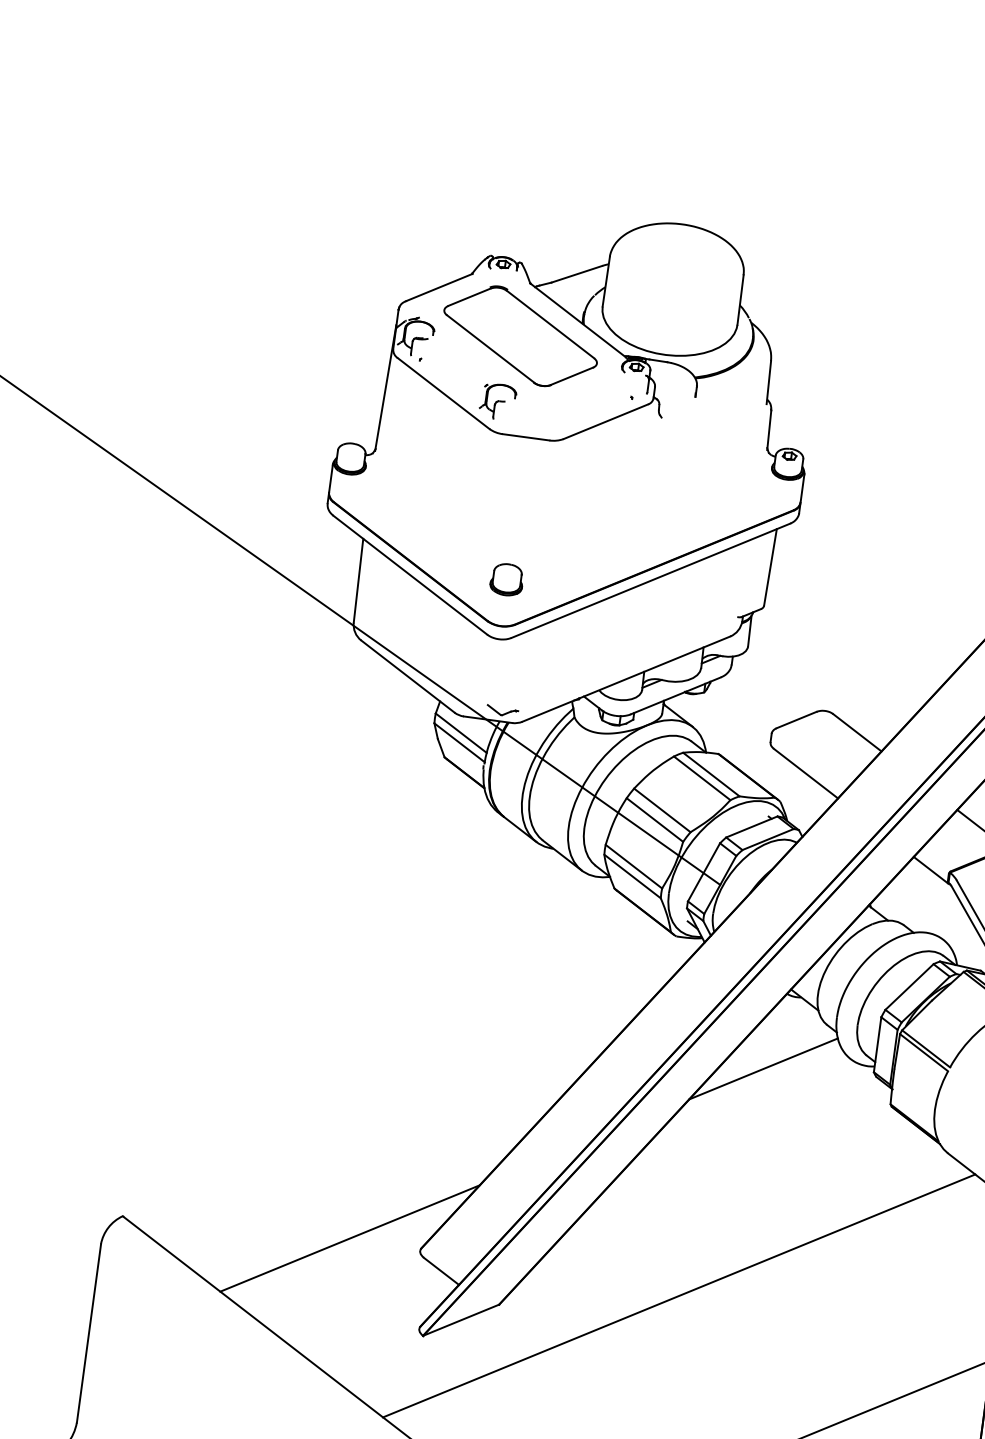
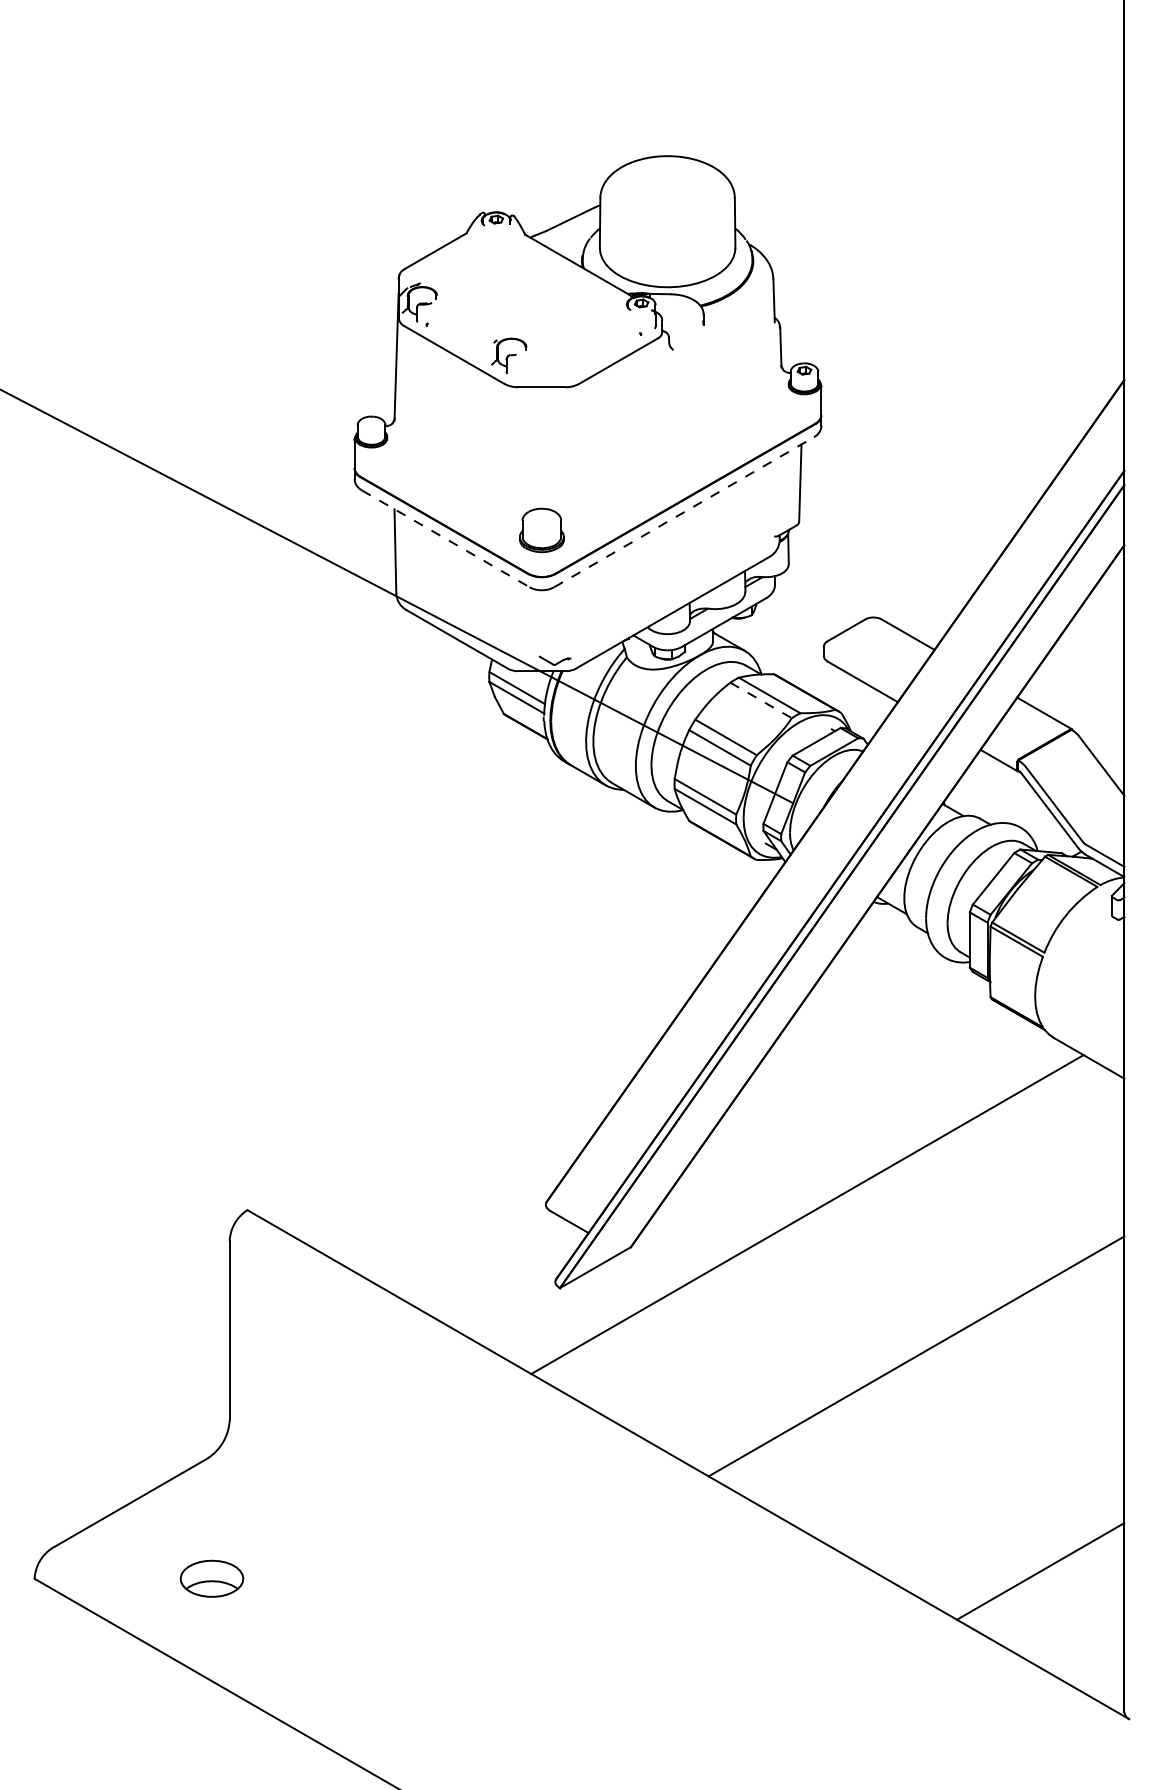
part: (520, 336) -> (522, 288), removed
line: (410, 574) -> (445, 538), solid -> dashed
part: (506, 579) -> (541, 530), size x1.4
line: (651, 581) -> (684, 512), solid -> dashed
line: (702, 778) -> (761, 700), solid -> dashed
line: (763, 1069) -> (860, 979), removed
line: (349, 1238) -> (474, 1201), removed

